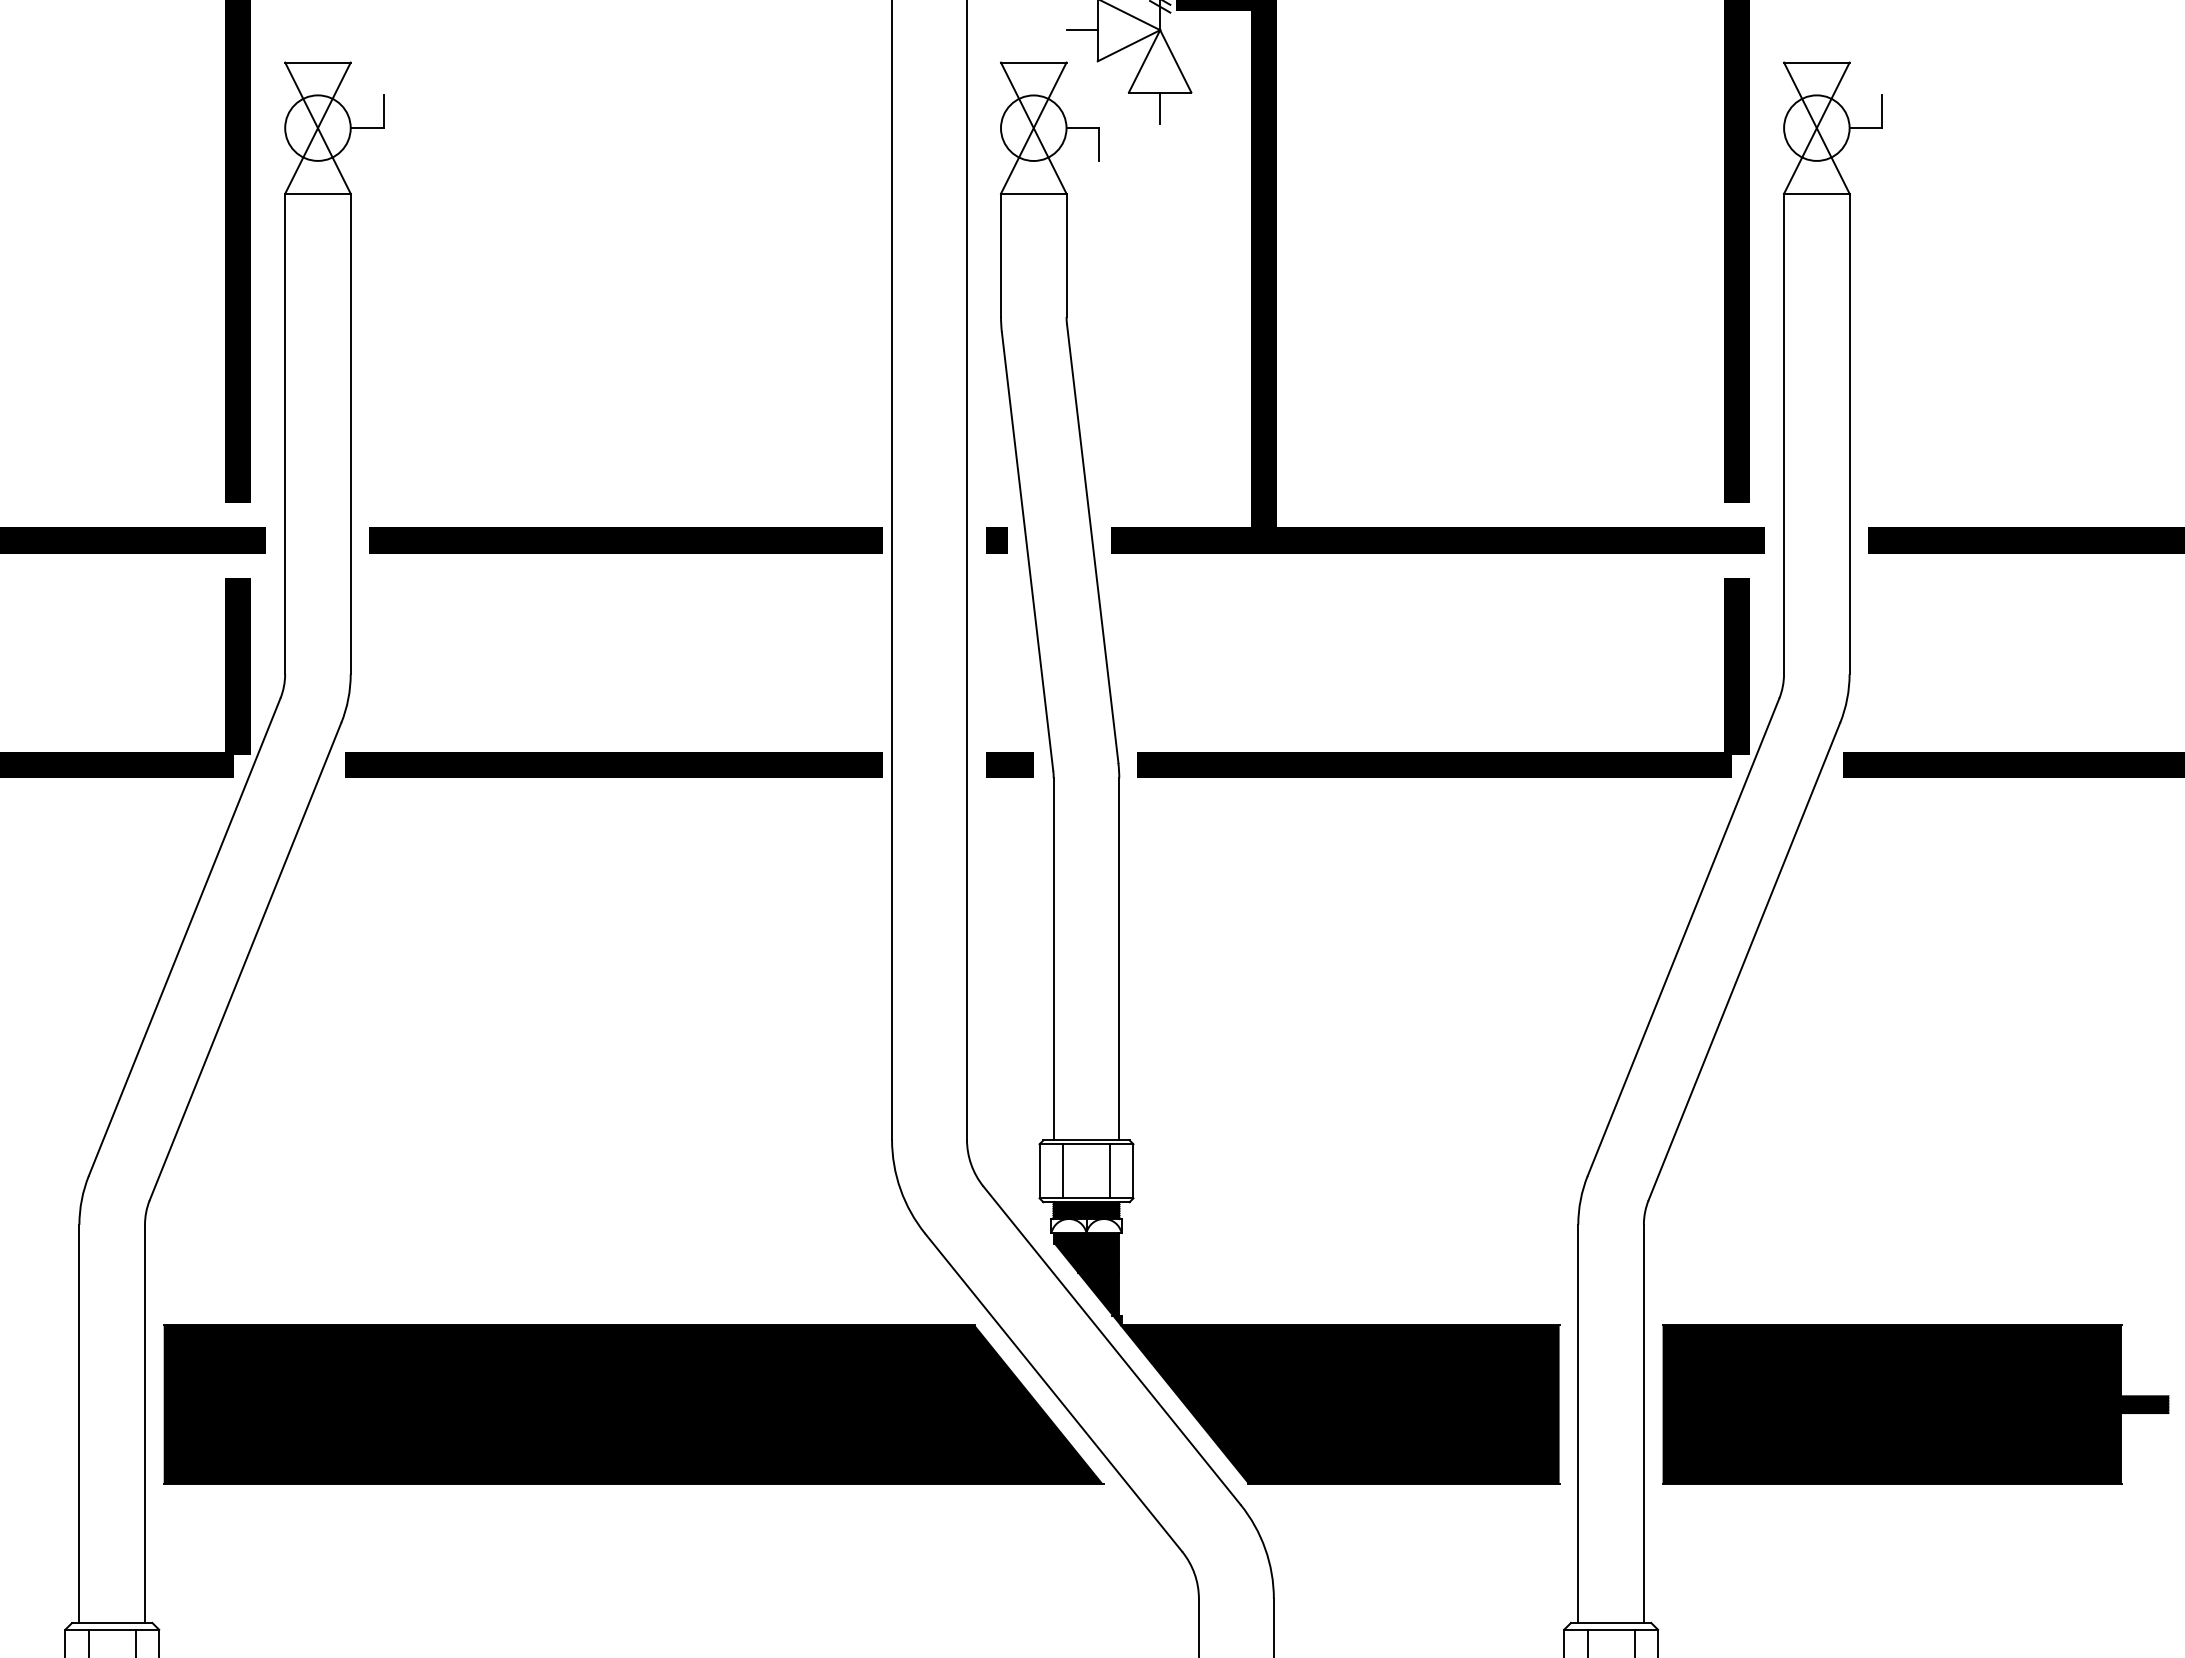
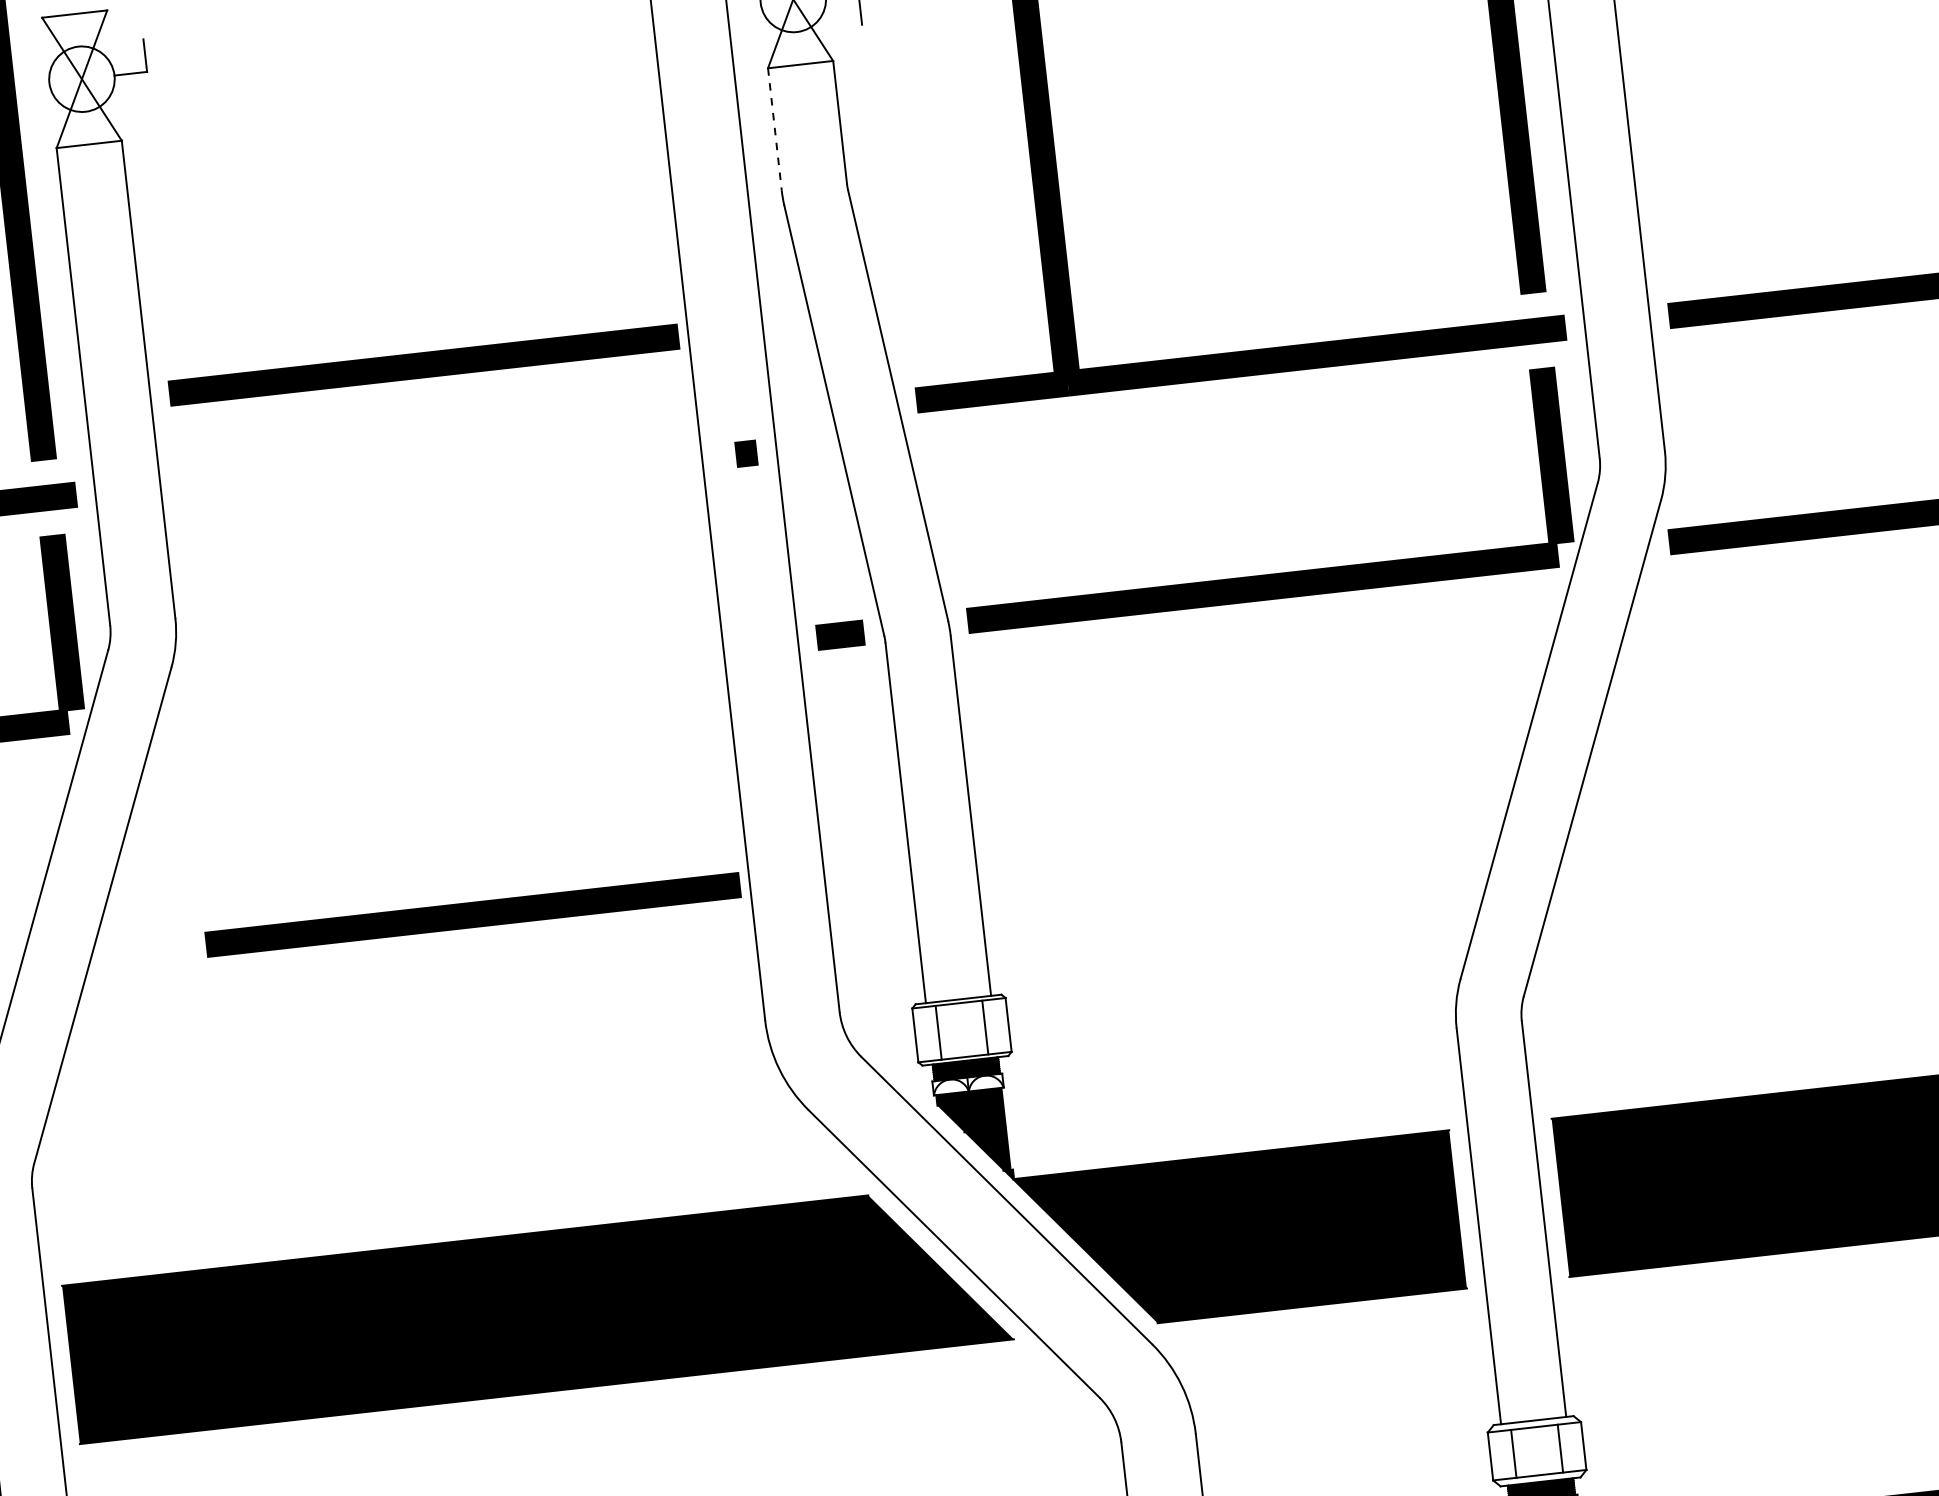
line: (1001, 255) -> (775, 129), solid -> dashed
line: (625, 540) -> (423, 365), moved
line: (996, 540) -> (746, 453), moved
line: (613, 764) -> (472, 914), moved

